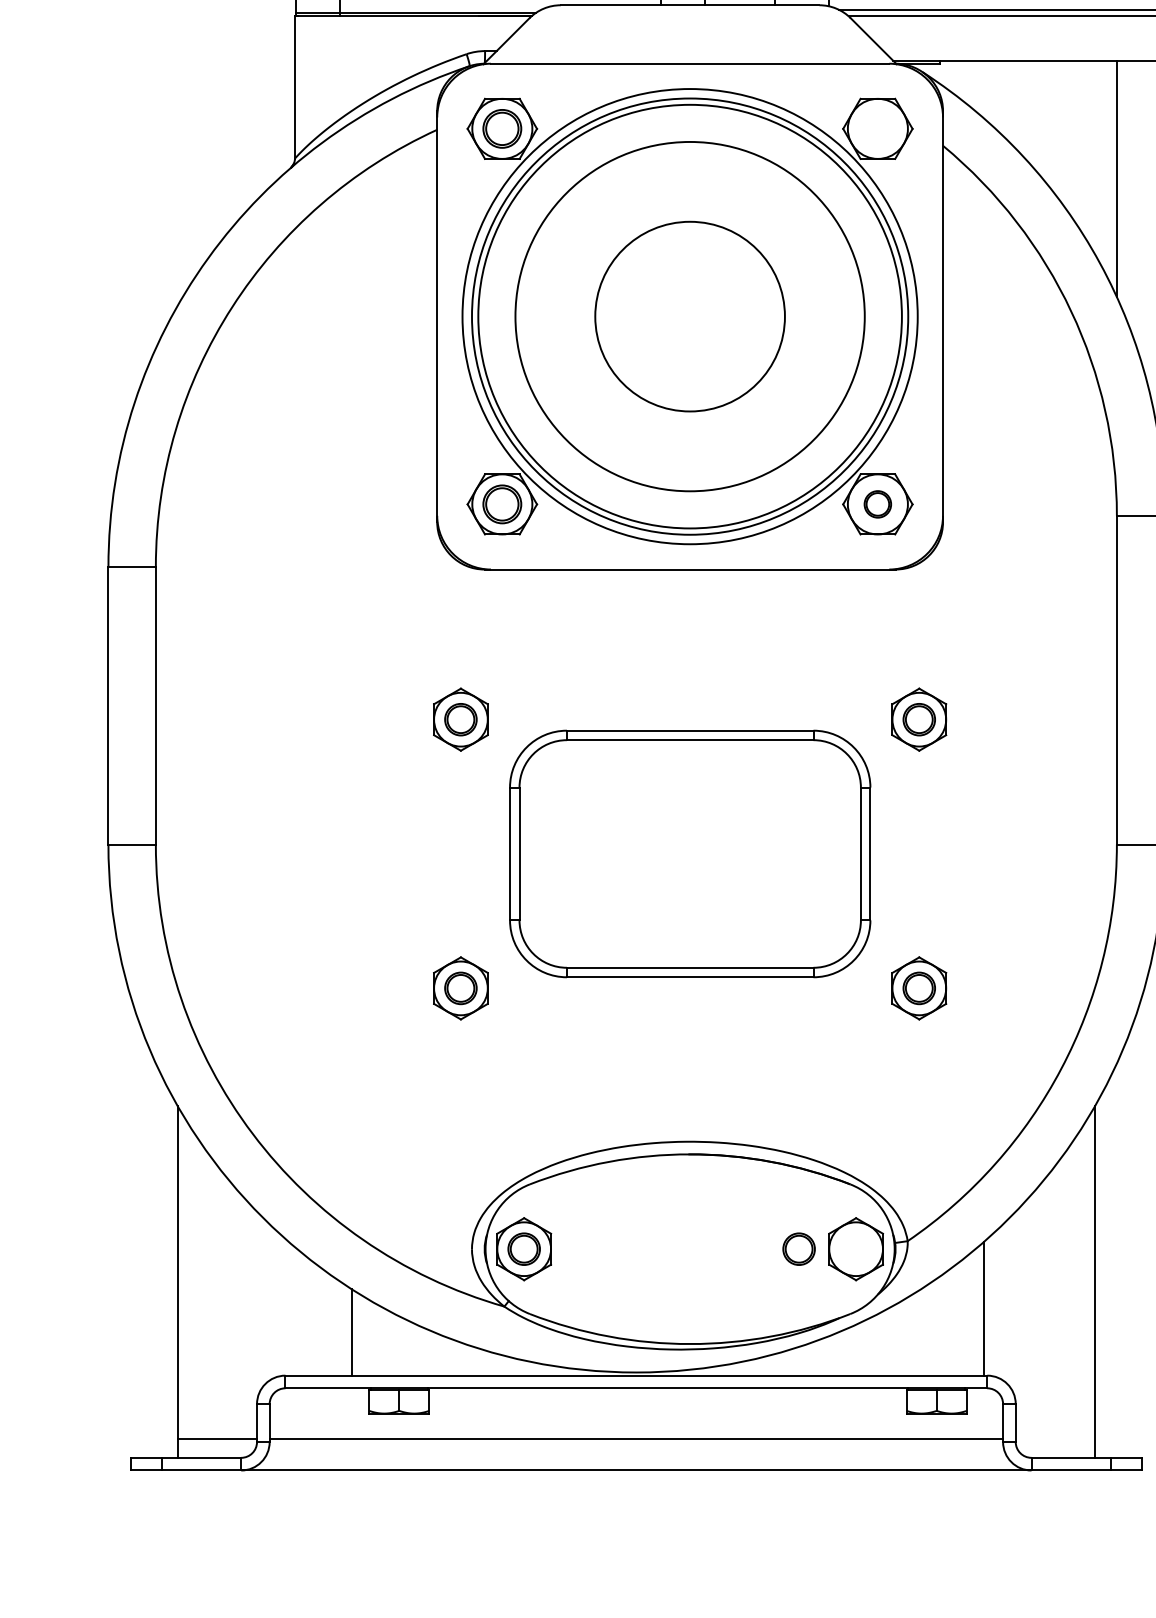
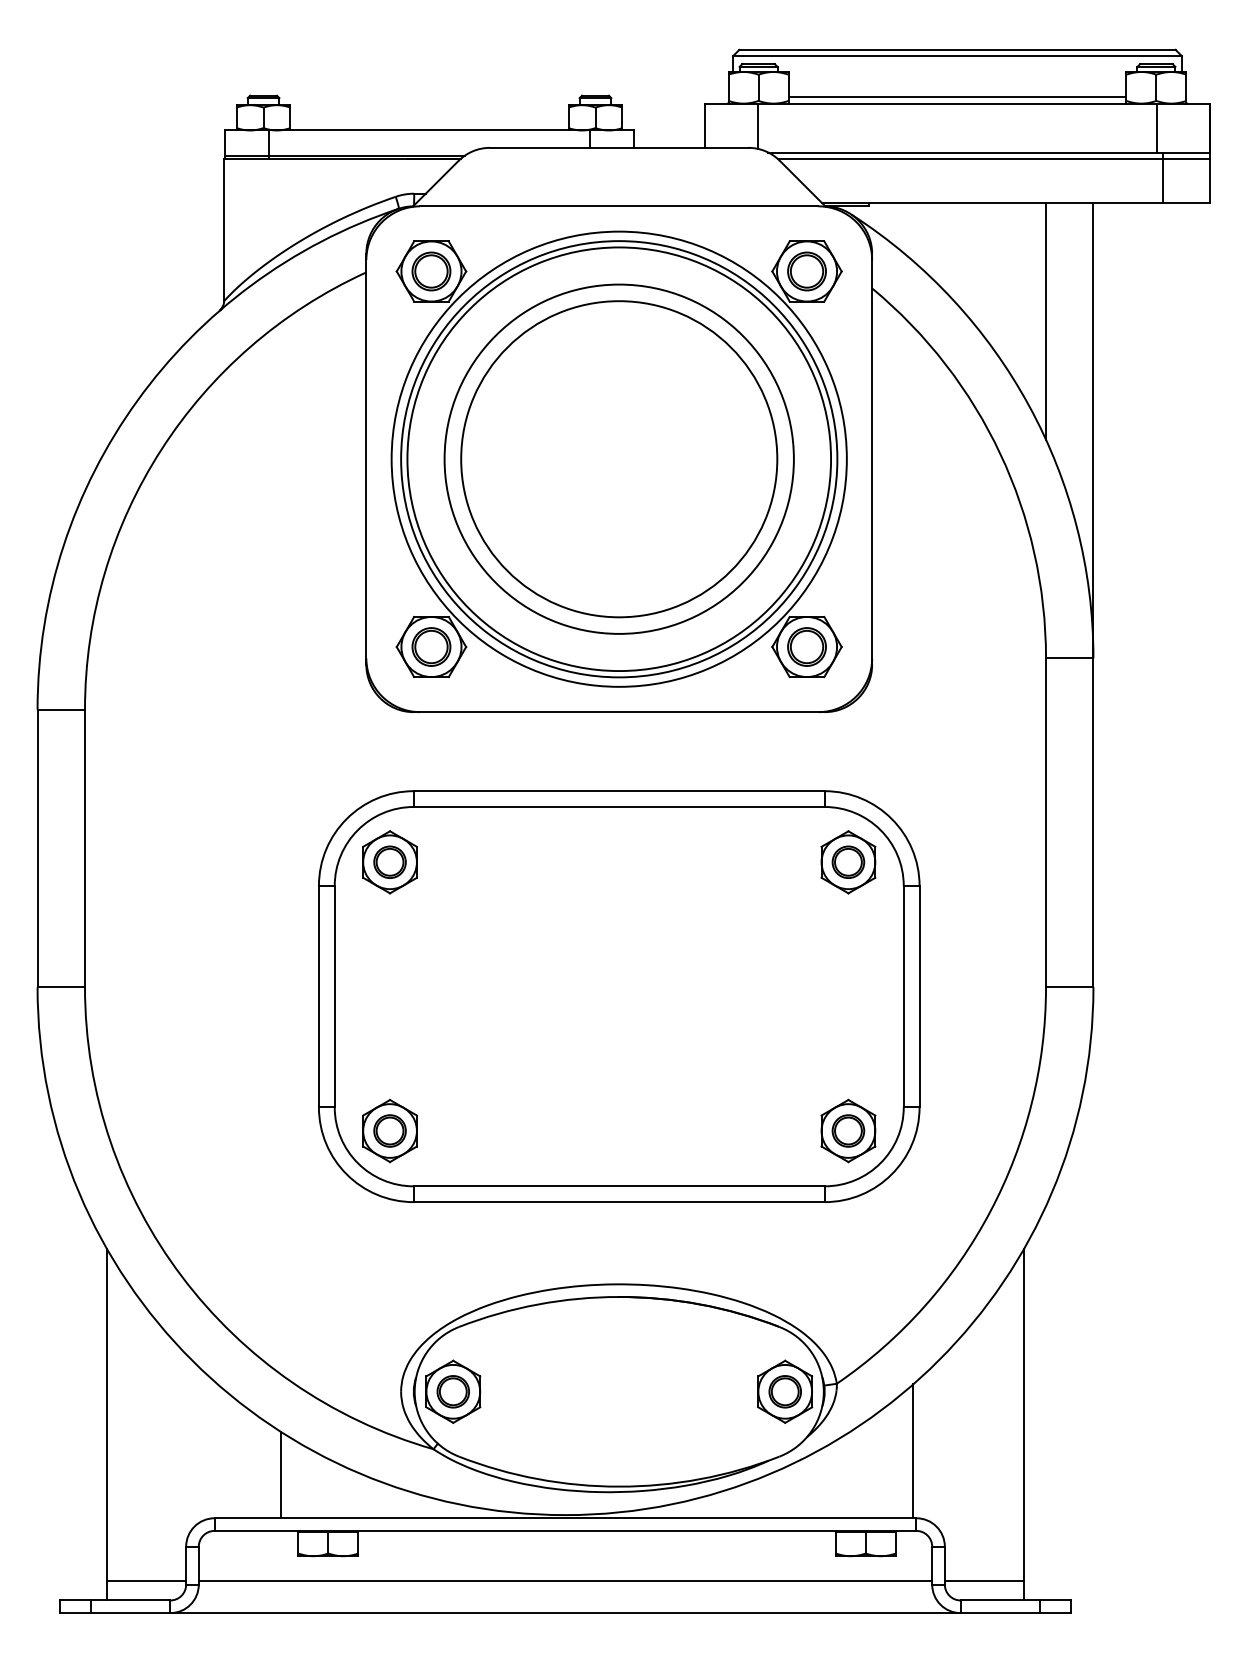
part: (877, 128) -> (806, 271), added
circle: (690, 316) -> (619, 459), size x1.67
part: (877, 503) -> (806, 646), size x1.43
part: (690, 853) -> (619, 996), size x1.67
part: (798, 1248) -> (784, 1391), moved
line: (1054, 1438) -> (983, 1581), added

